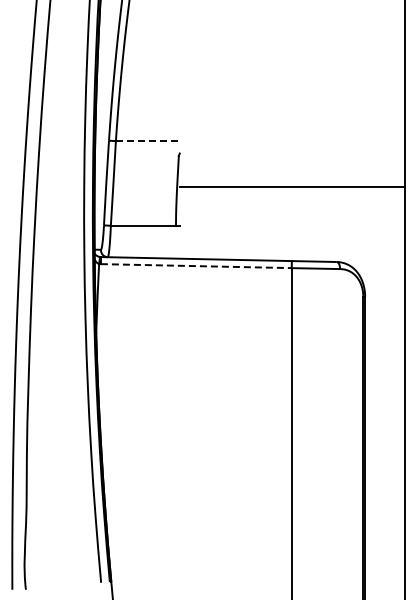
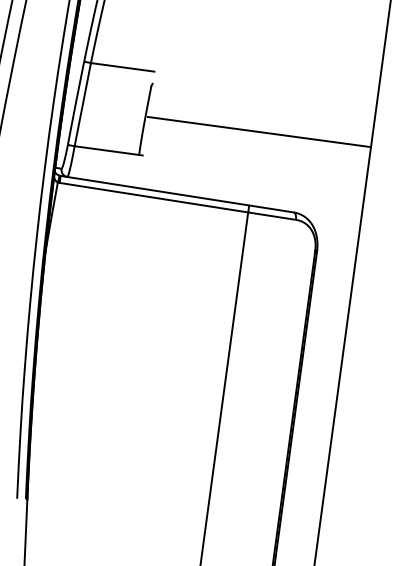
line: (148, 141) -> (123, 67), dashed -> solid
line: (196, 266) -> (154, 198), dashed -> solid

